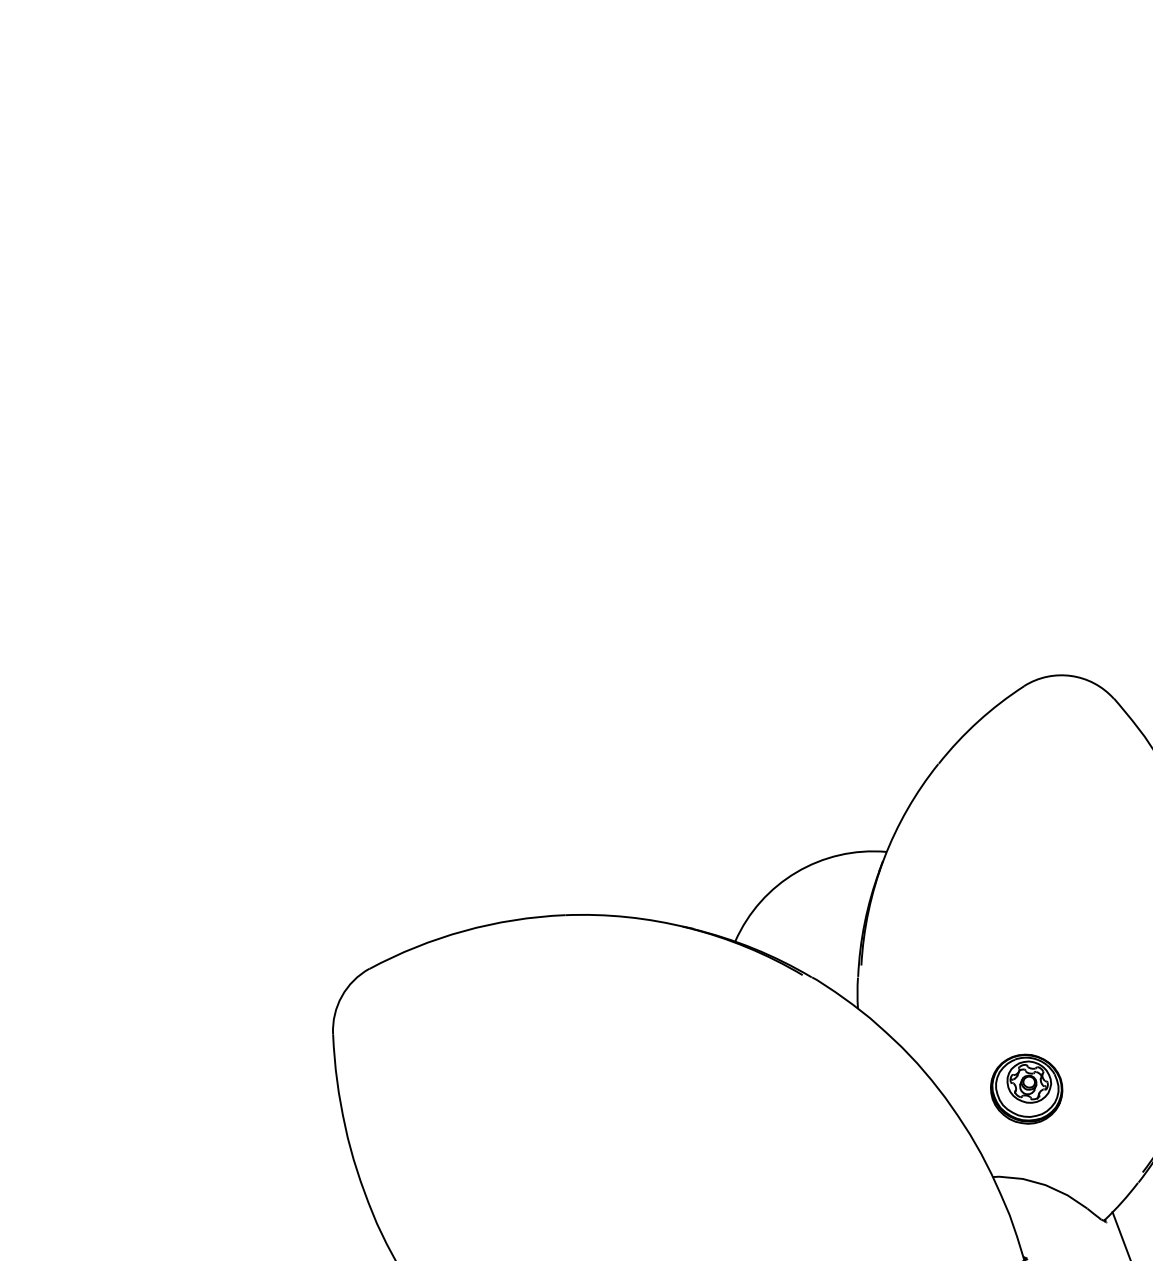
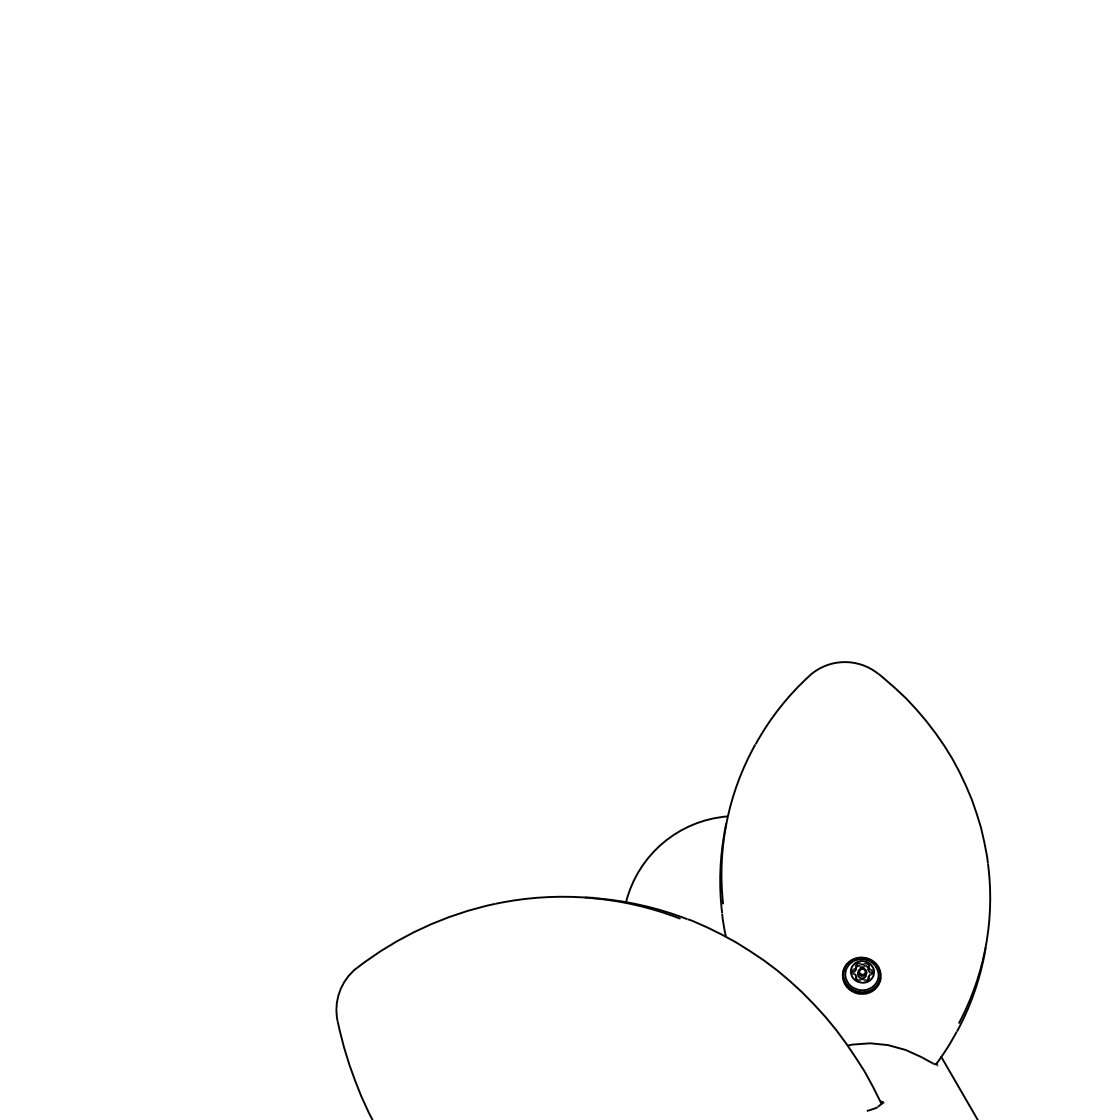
part: (1026, 1088) -> (861, 975), size x0.7

